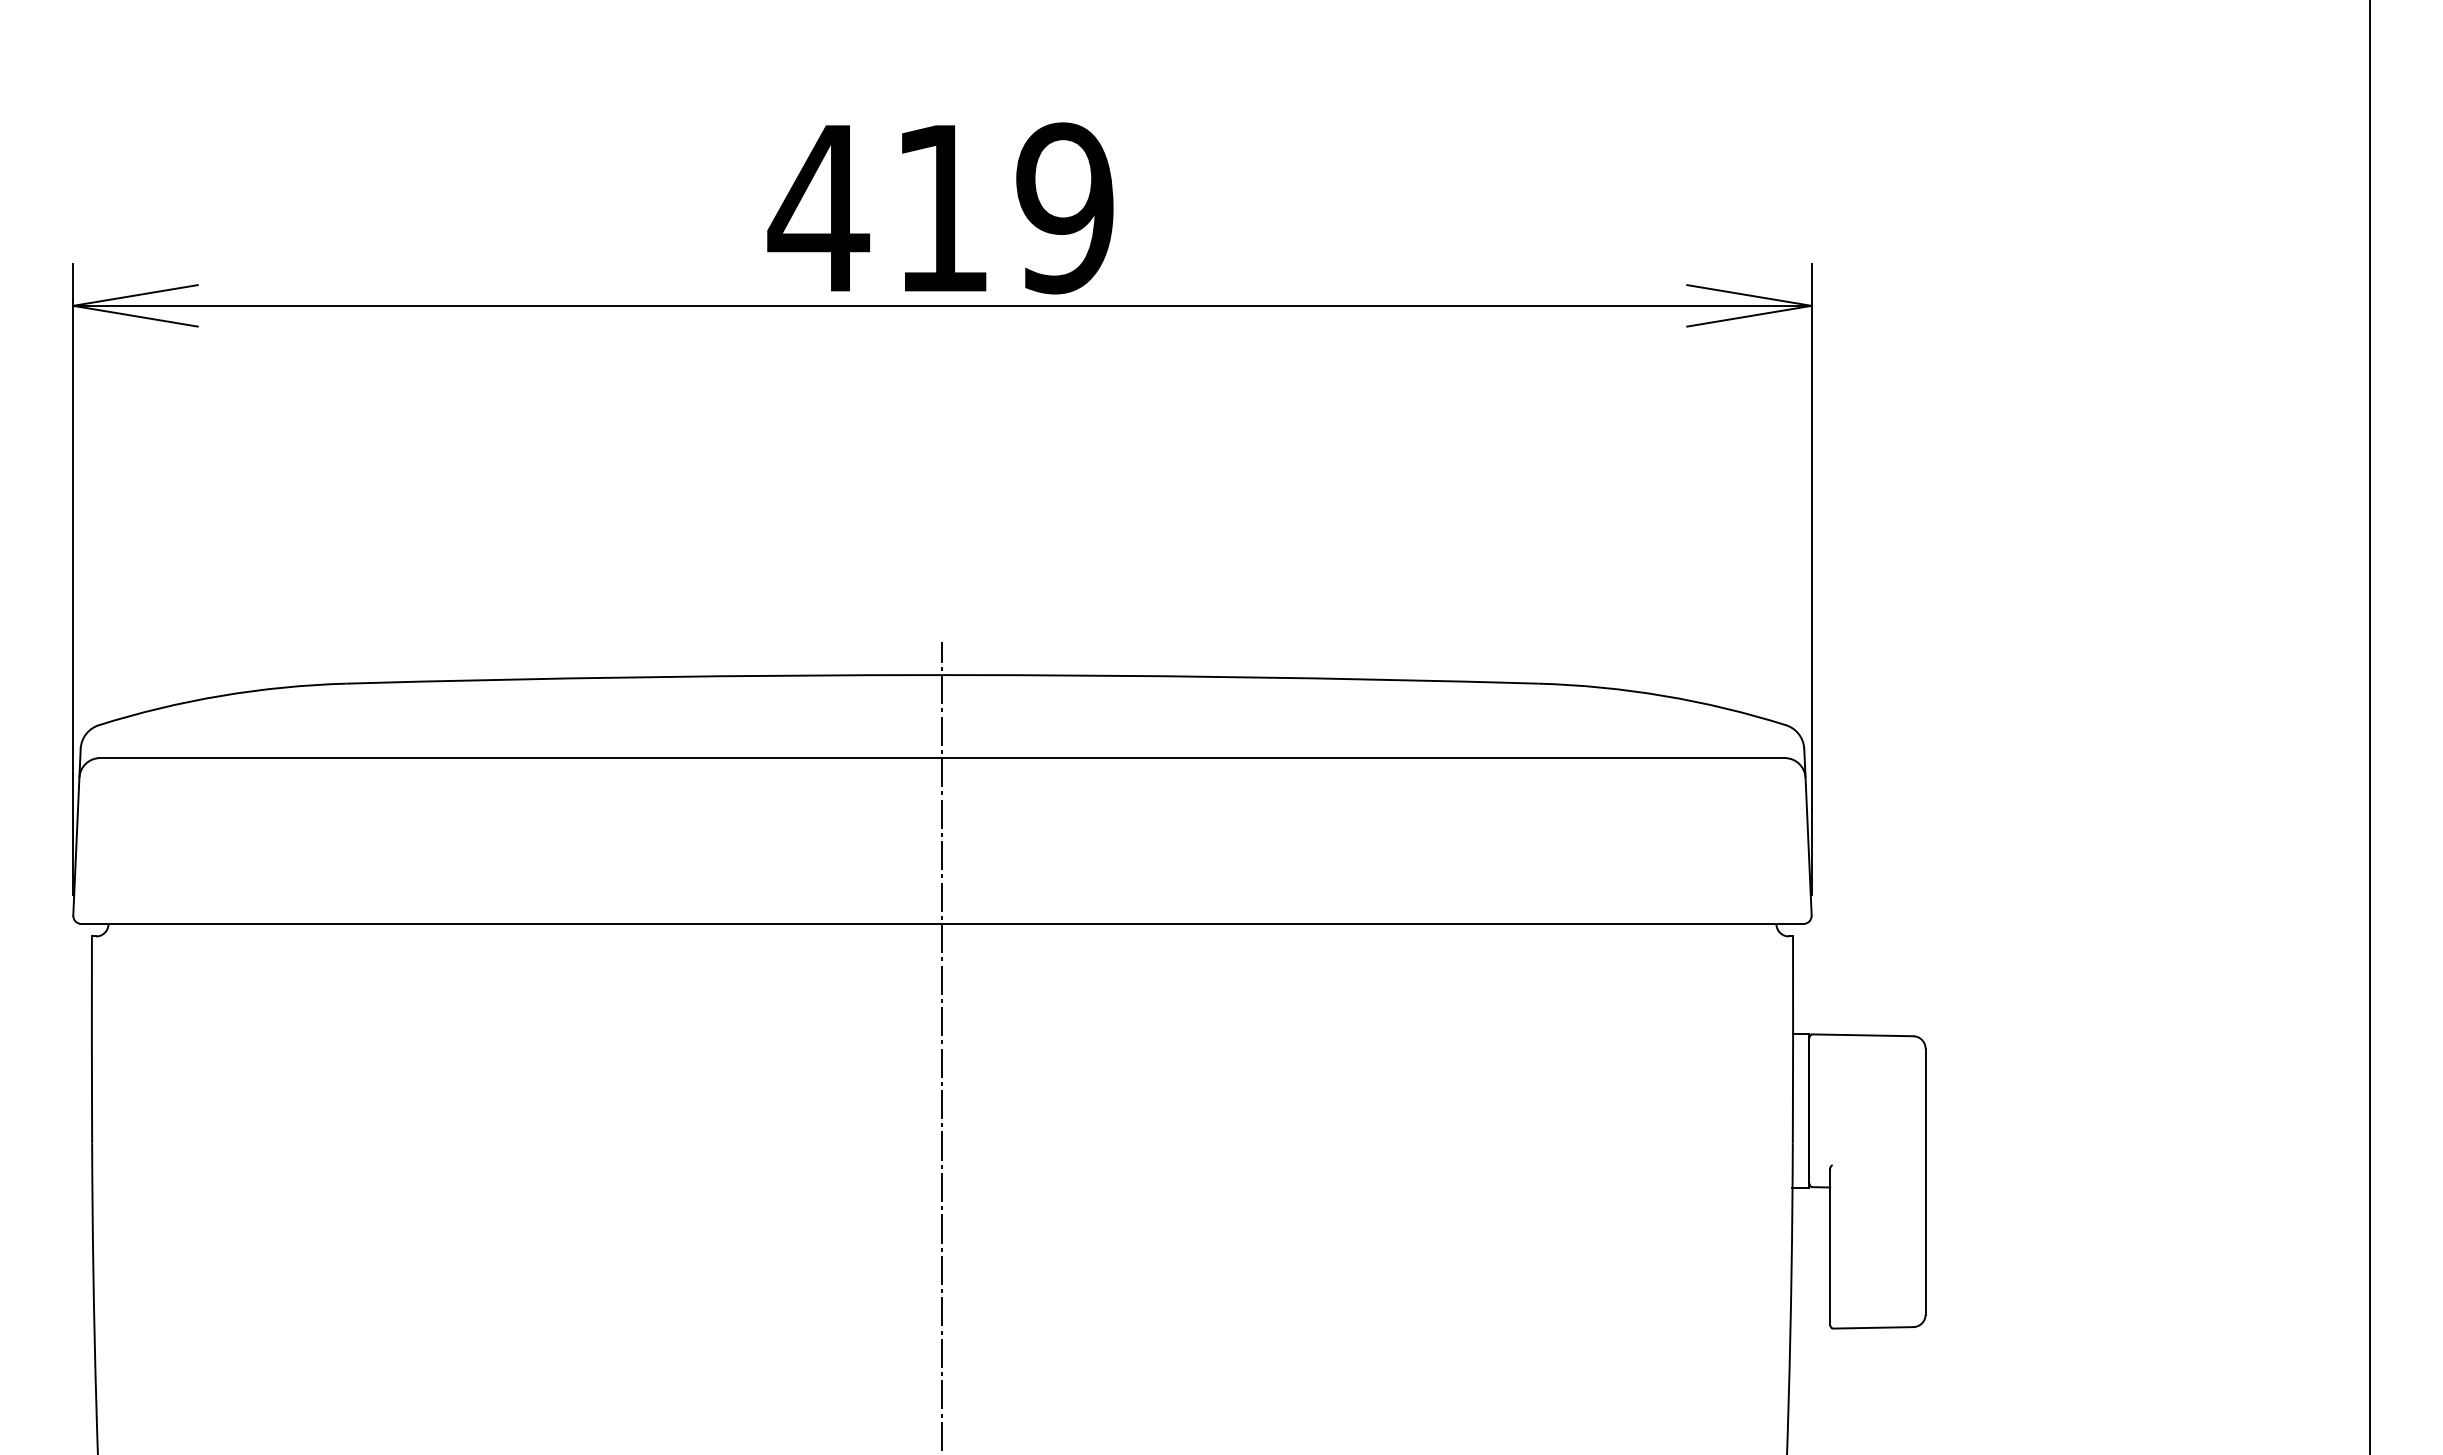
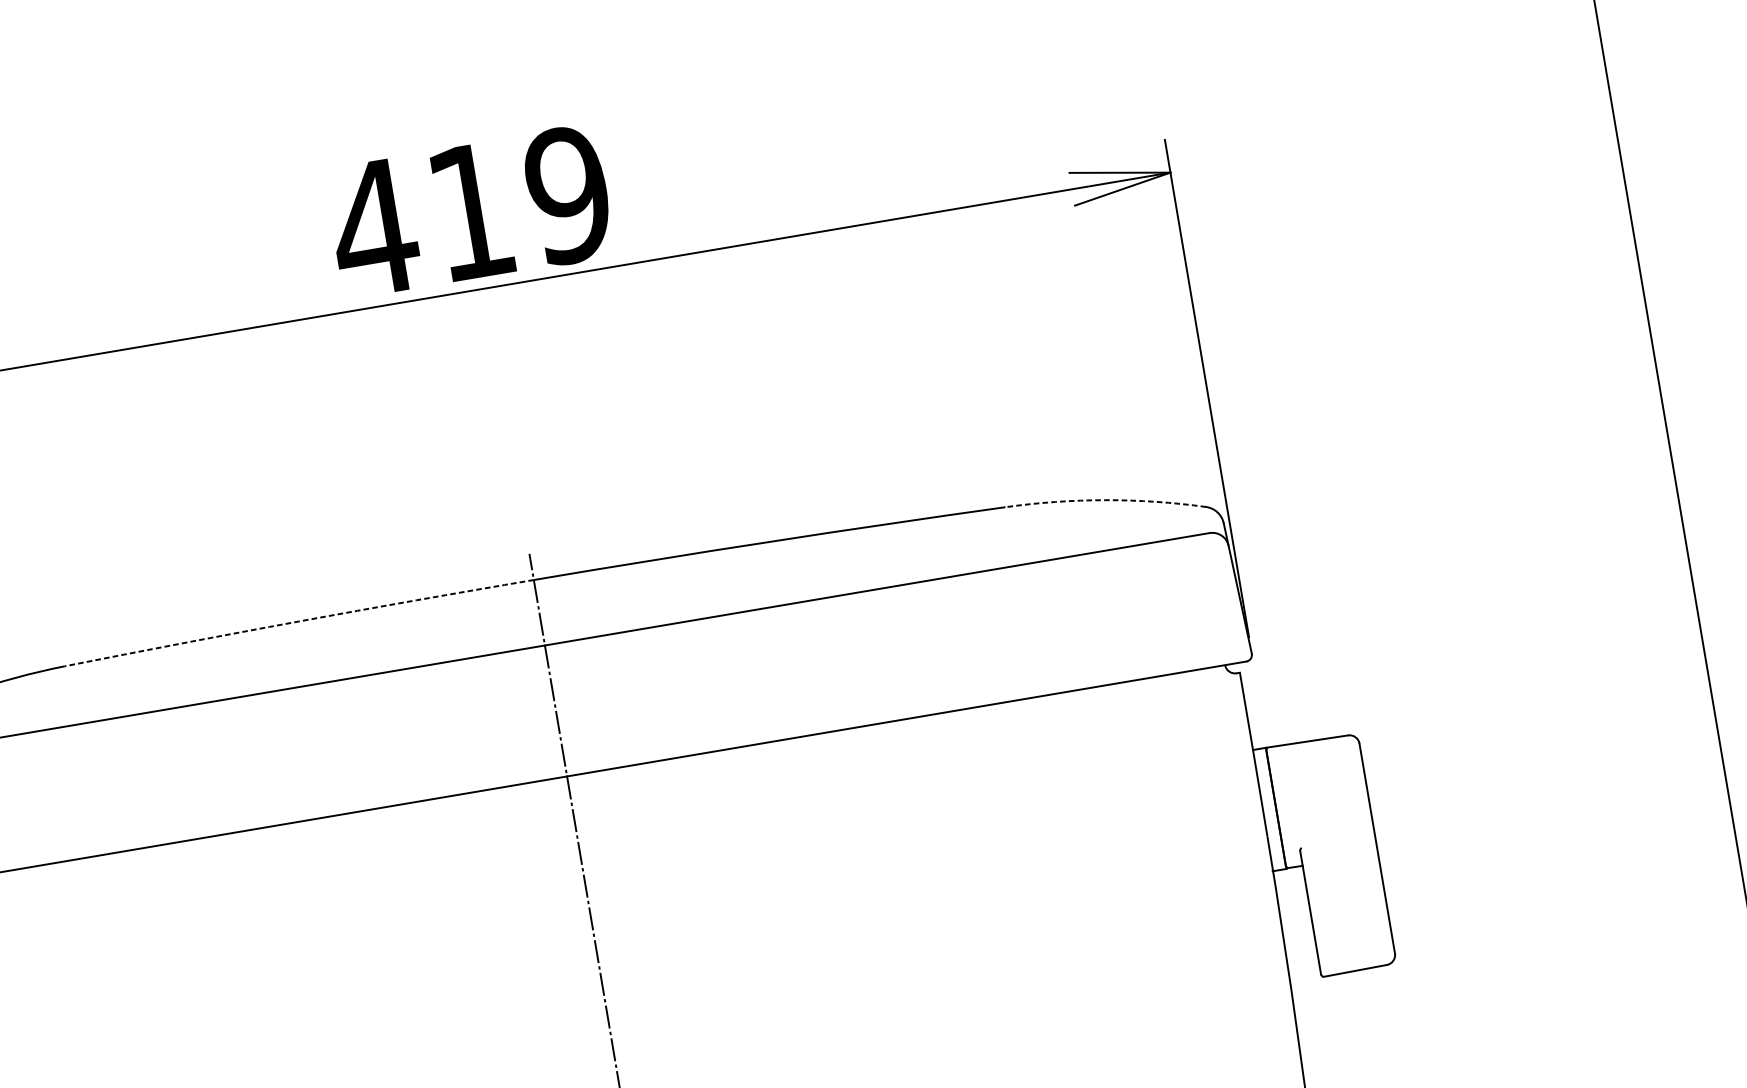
arc: (644, 677) -> (299, 621), solid -> dashed
arc: (1663, 695) -> (1105, 499), solid -> dashed

